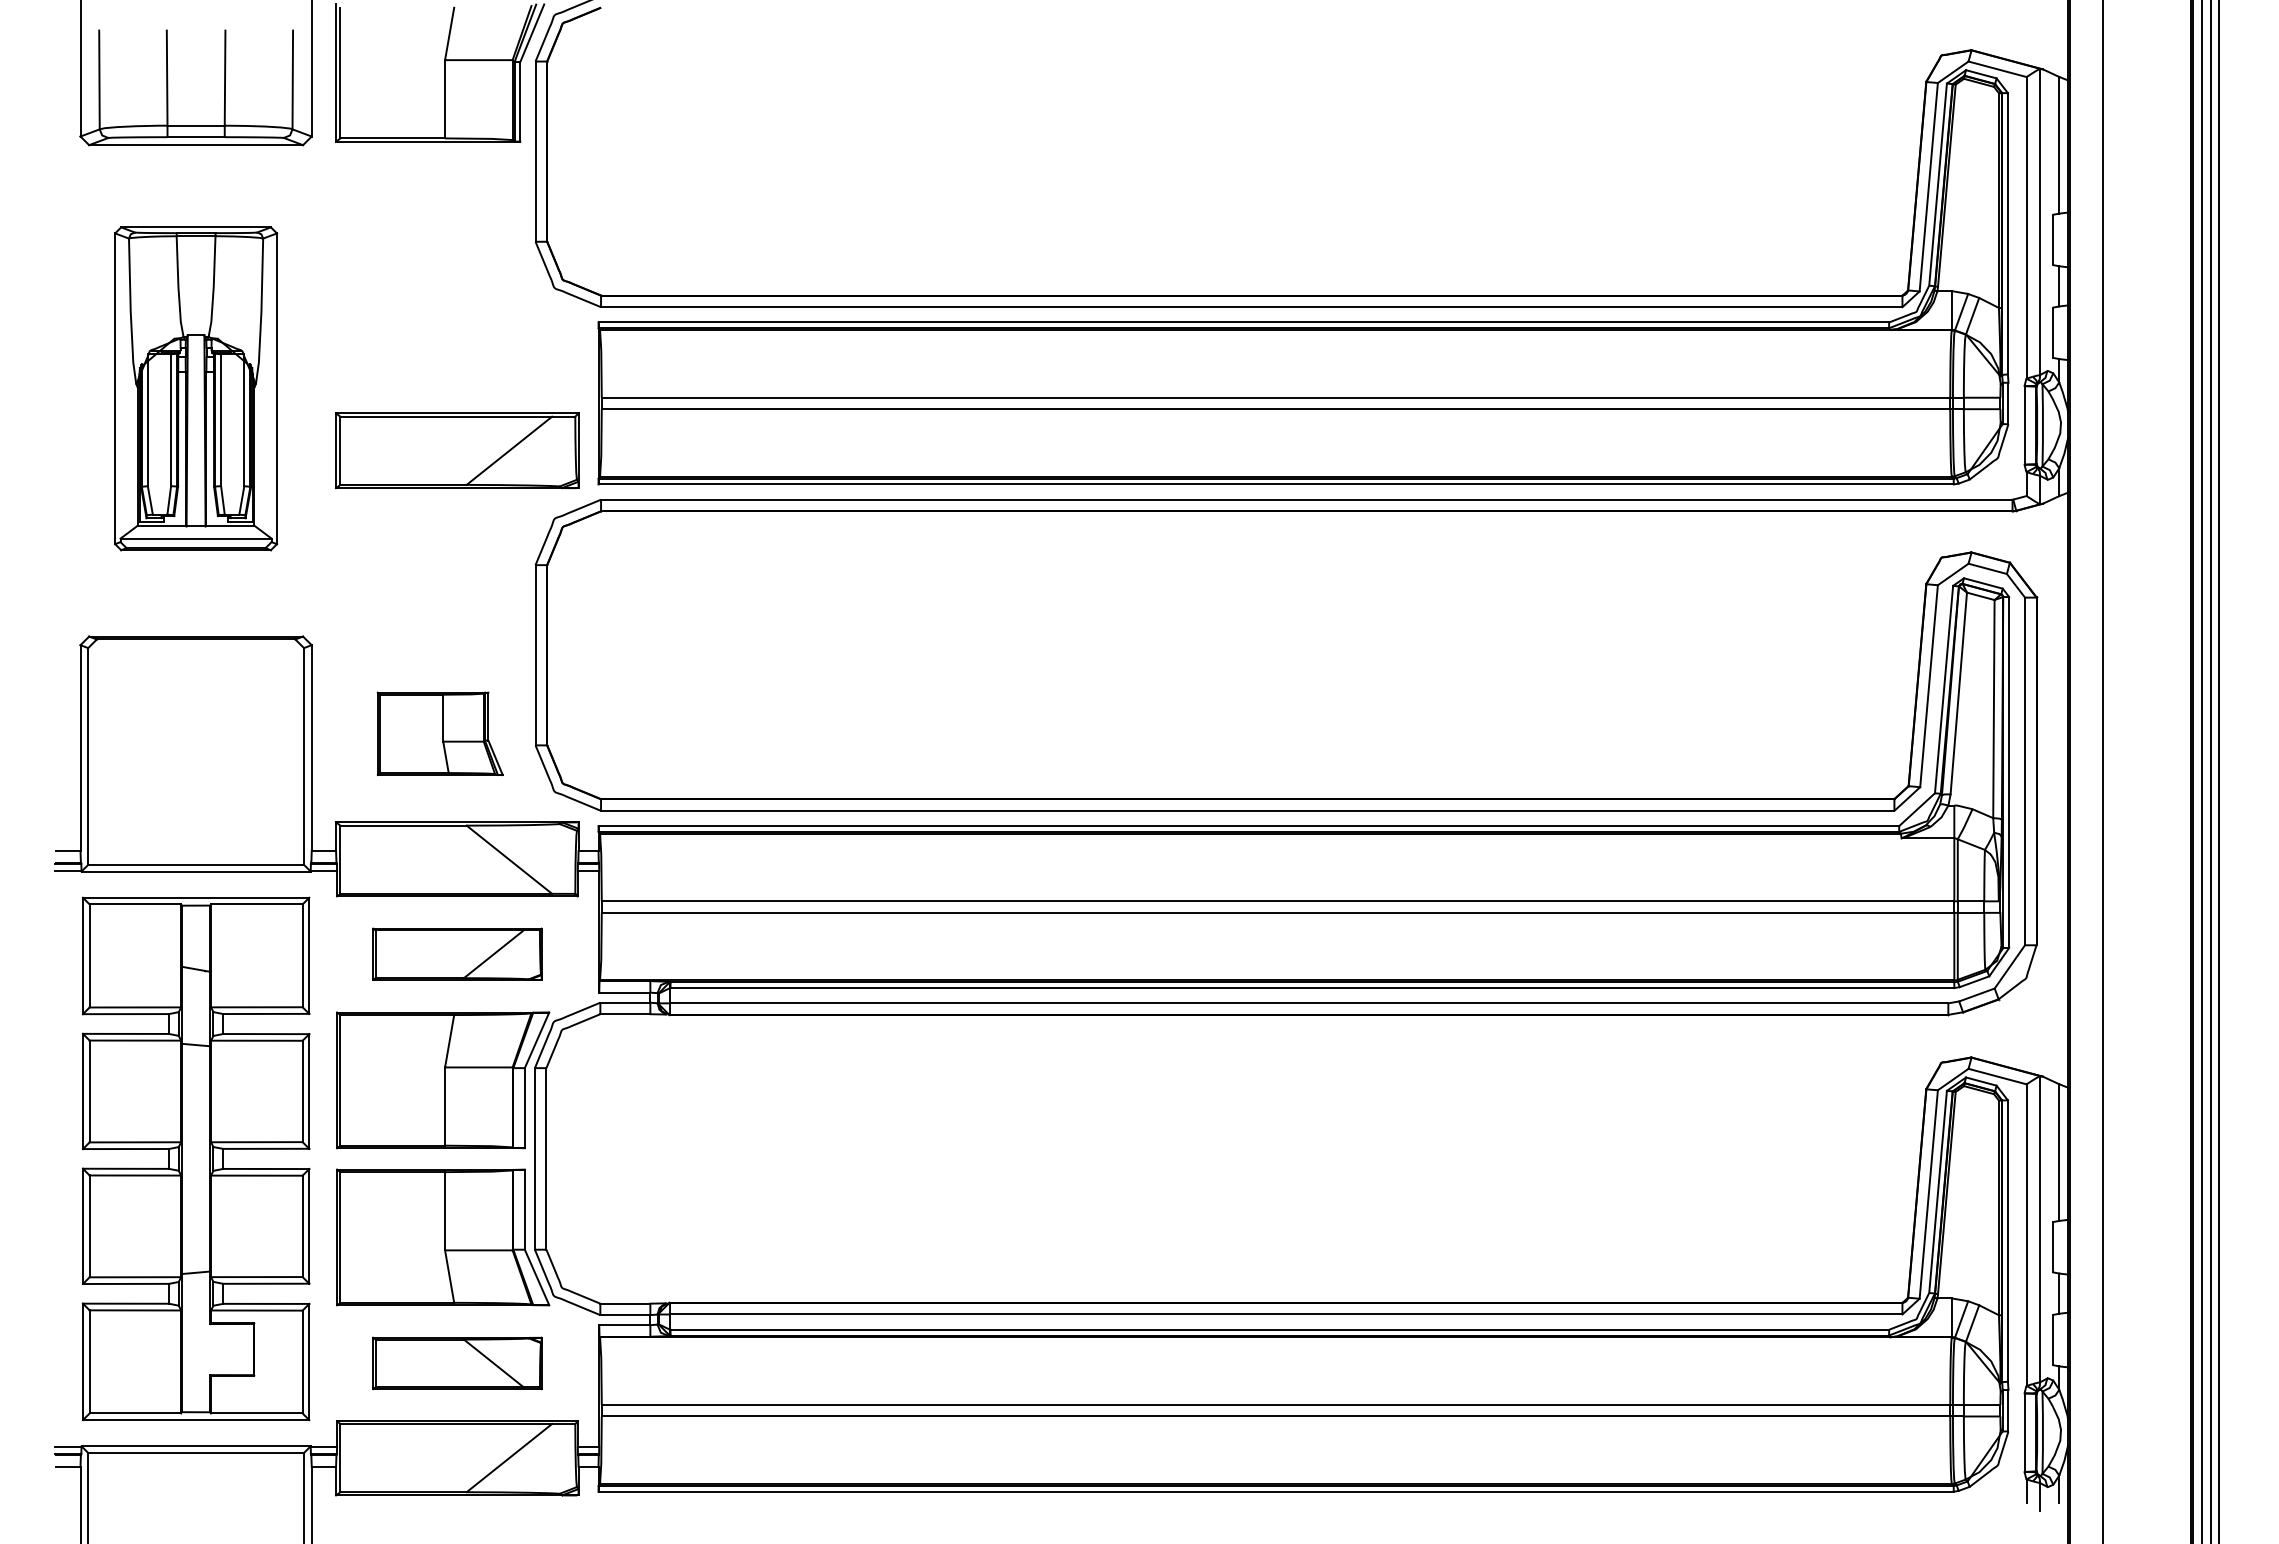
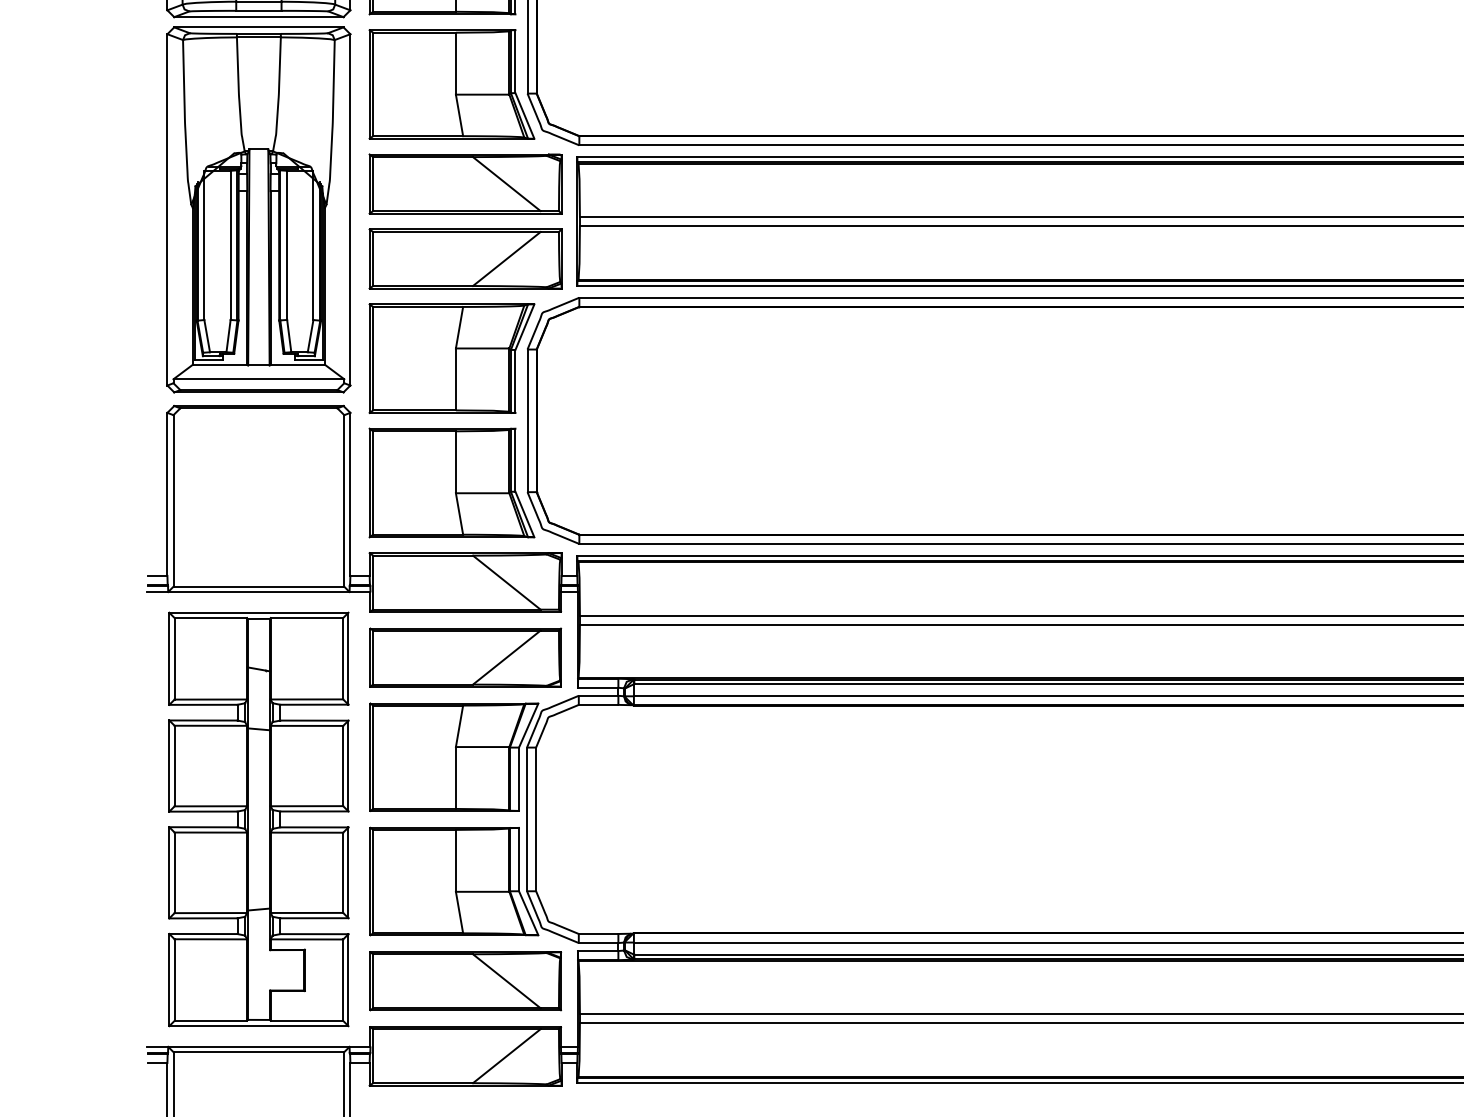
part: (440, 229) -> (452, 83), added
part: (457, 355) -> (465, 183), added
part: (195, 388) -> (258, 209), size x1.43
part: (440, 576) -> (452, 358), added
part: (440, 733) -> (452, 482), size x1.67
part: (457, 953) -> (465, 656), size x1.43
part: (457, 1363) -> (465, 981), size x1.43

